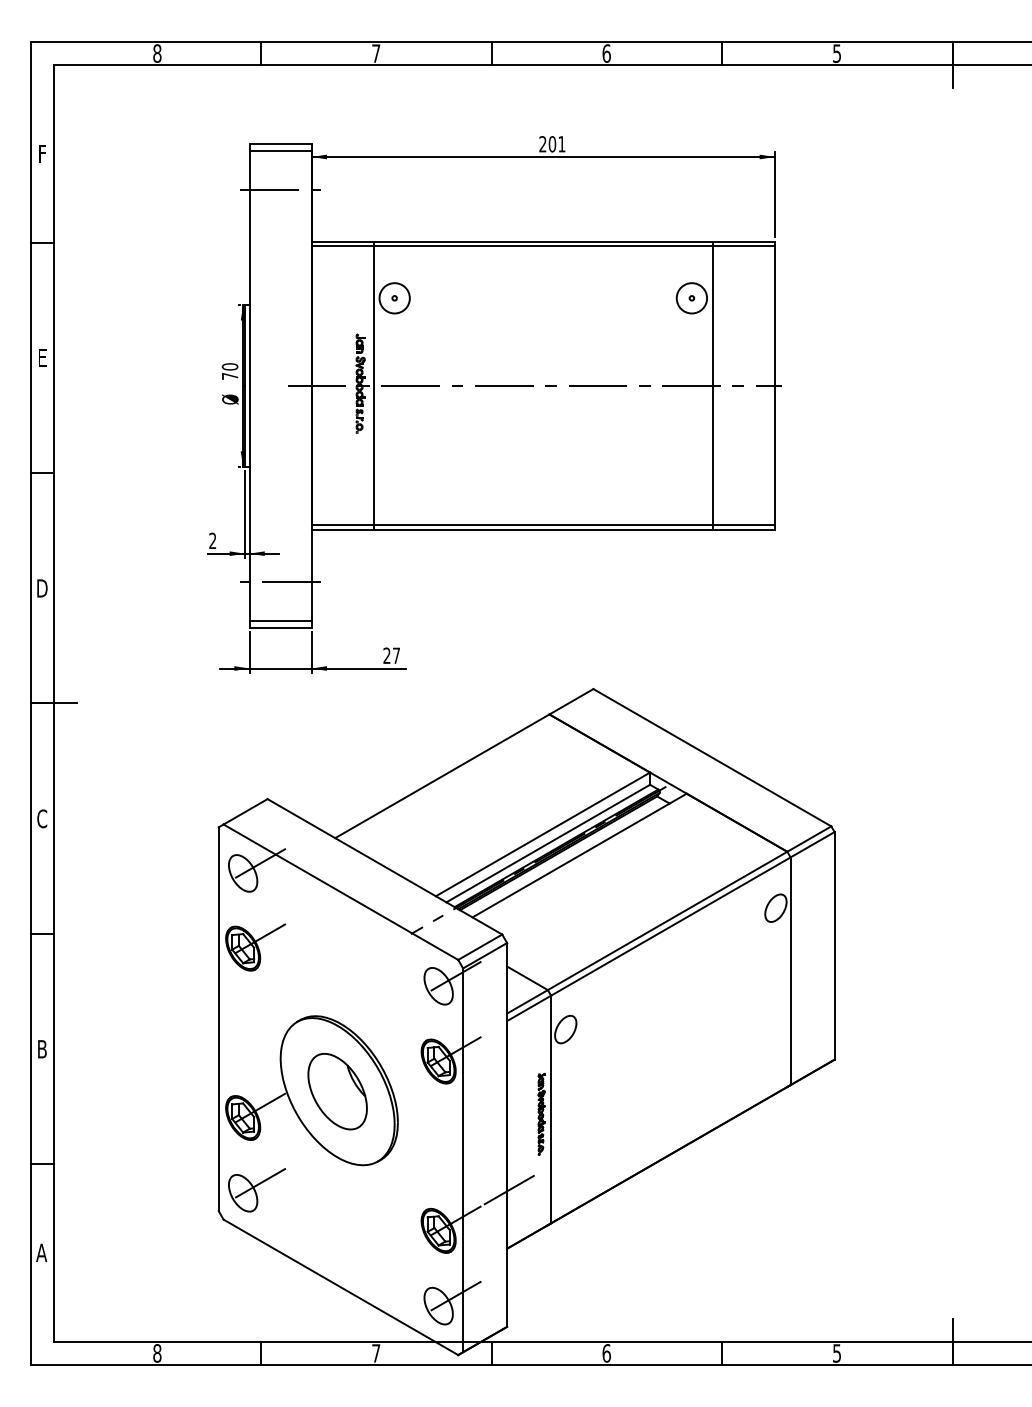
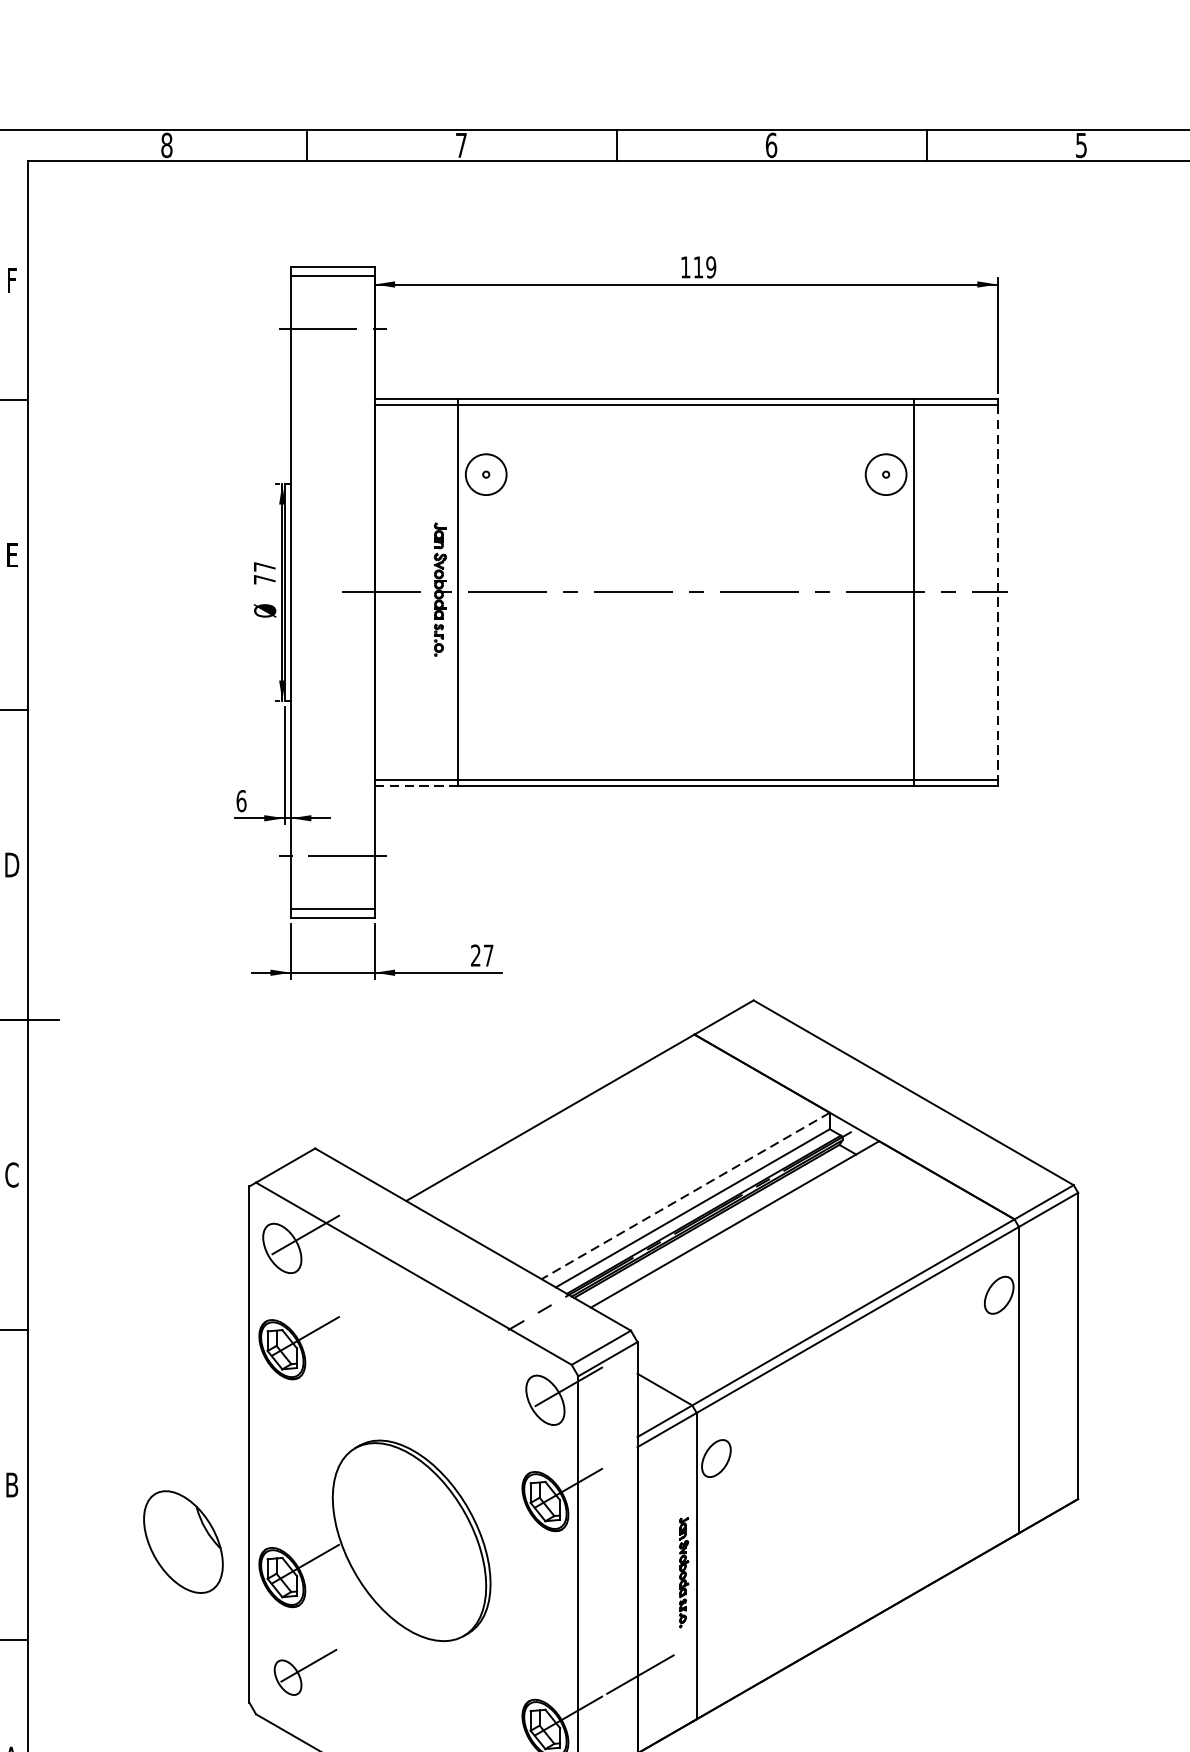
text: (552, 144) -> (698, 267), 201 -> 119
text: (229, 366) -> (263, 566), 70 -> 77
line: (774, 386) -> (997, 593), solid -> dashed
line: (342, 529) -> (415, 785), solid -> dashed
text: (212, 540) -> (241, 800), 2 -> 6
line: (542, 834) -> (685, 1196), solid -> dashed
part: (337, 1091) -> (183, 1541), moved
part: (257, 1190) -> (301, 1675), size x0.7

